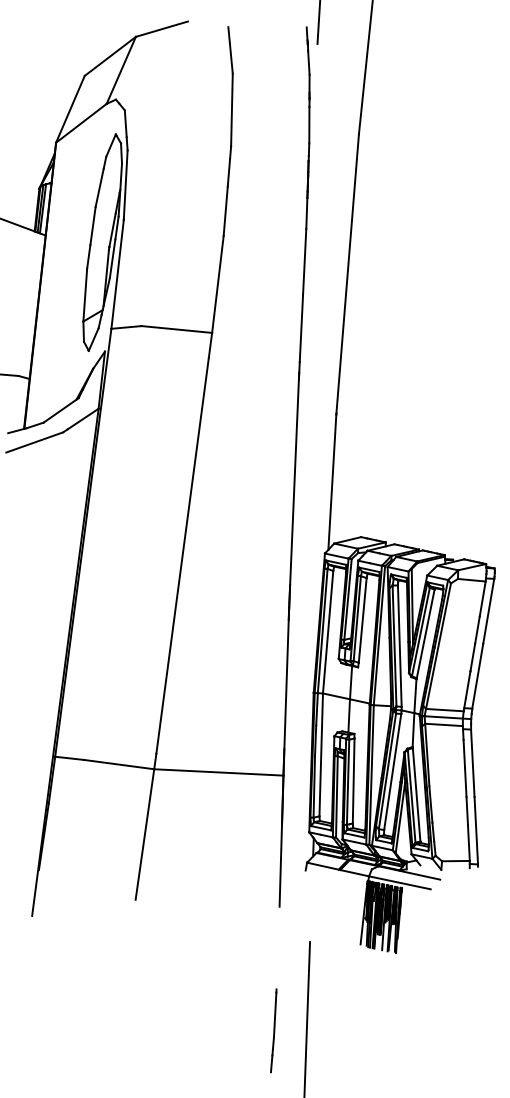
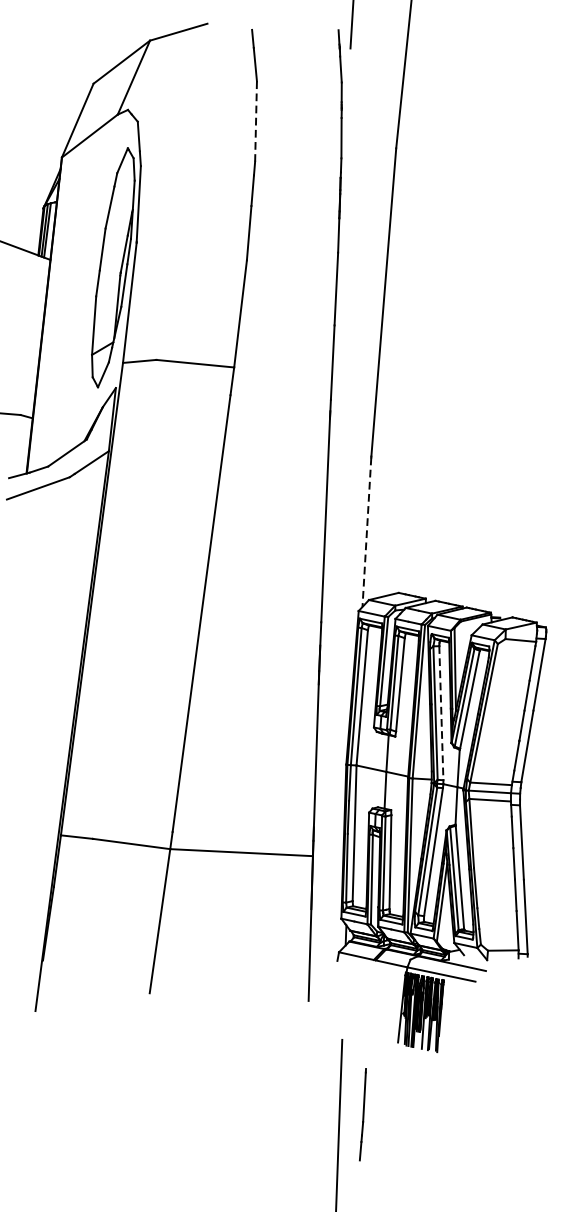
line: (231, 110) -> (255, 121), solid -> dashed
line: (332, 482) -> (367, 532), solid -> dashed
line: (399, 646) -> (441, 713), solid -> dashed
line: (273, 1030) -> (362, 1114), moved

